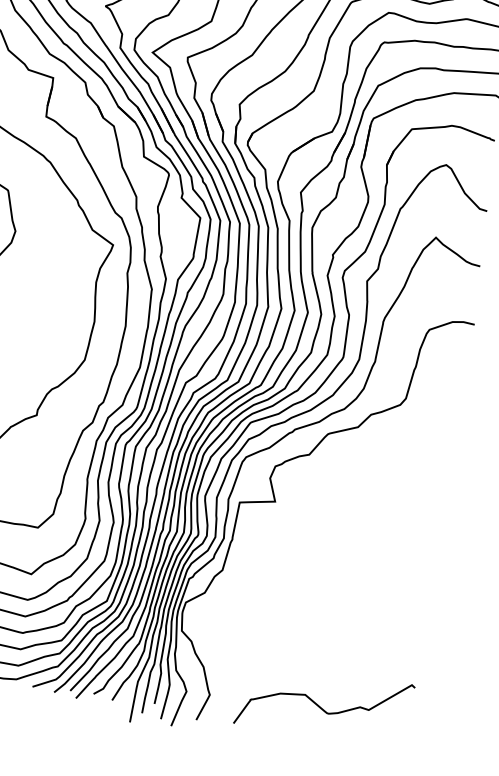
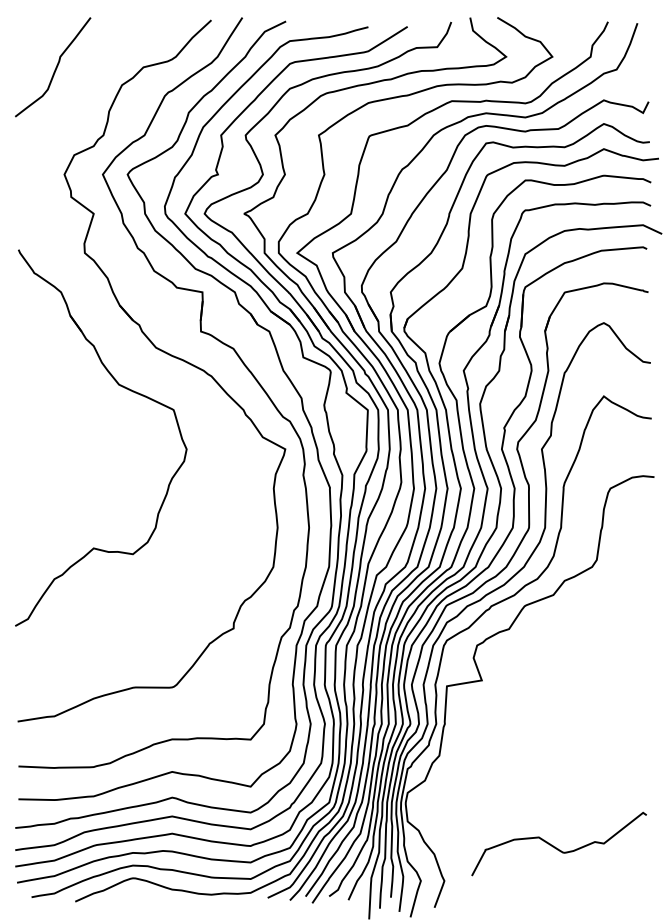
curve: (320, 706) -> (555, 846), moved

